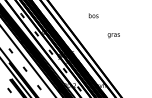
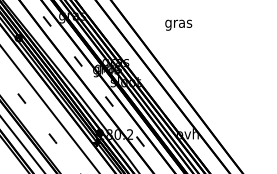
text: (113, 35) -> (177, 24), moved

